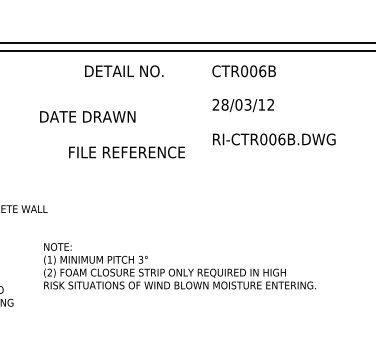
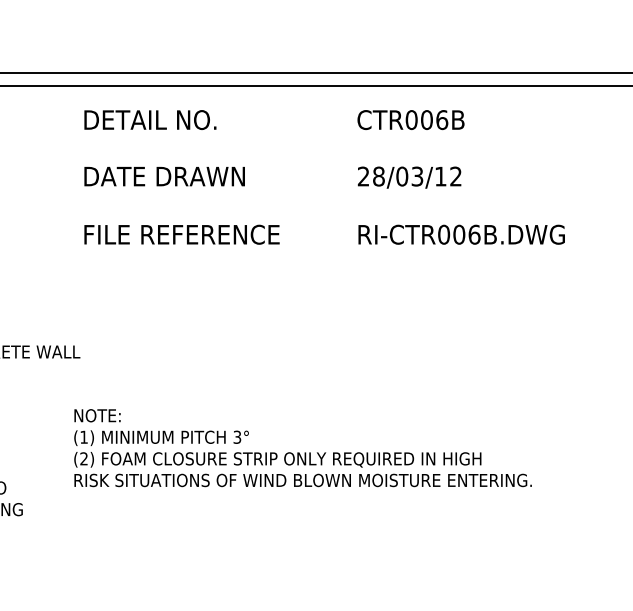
text: (124, 71) -> (150, 120), moved
text: (87, 116) -> (164, 175), moved
text: (127, 152) -> (182, 234), moved

